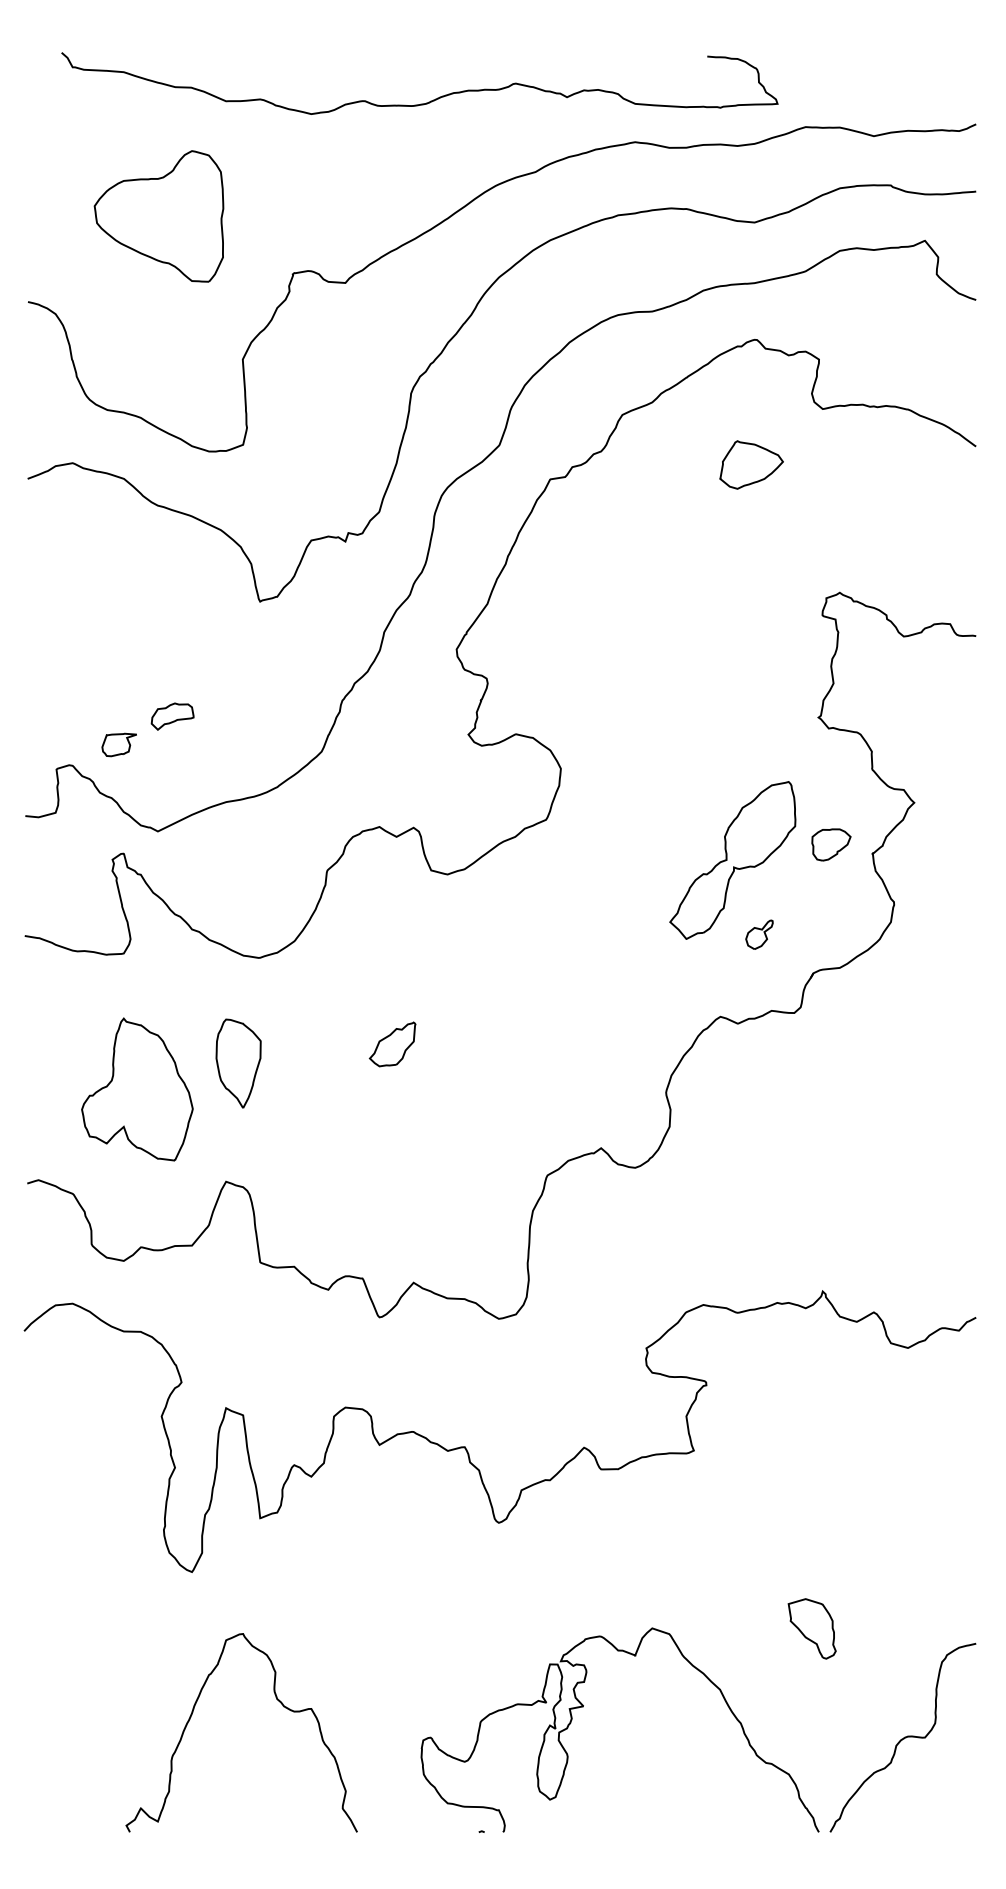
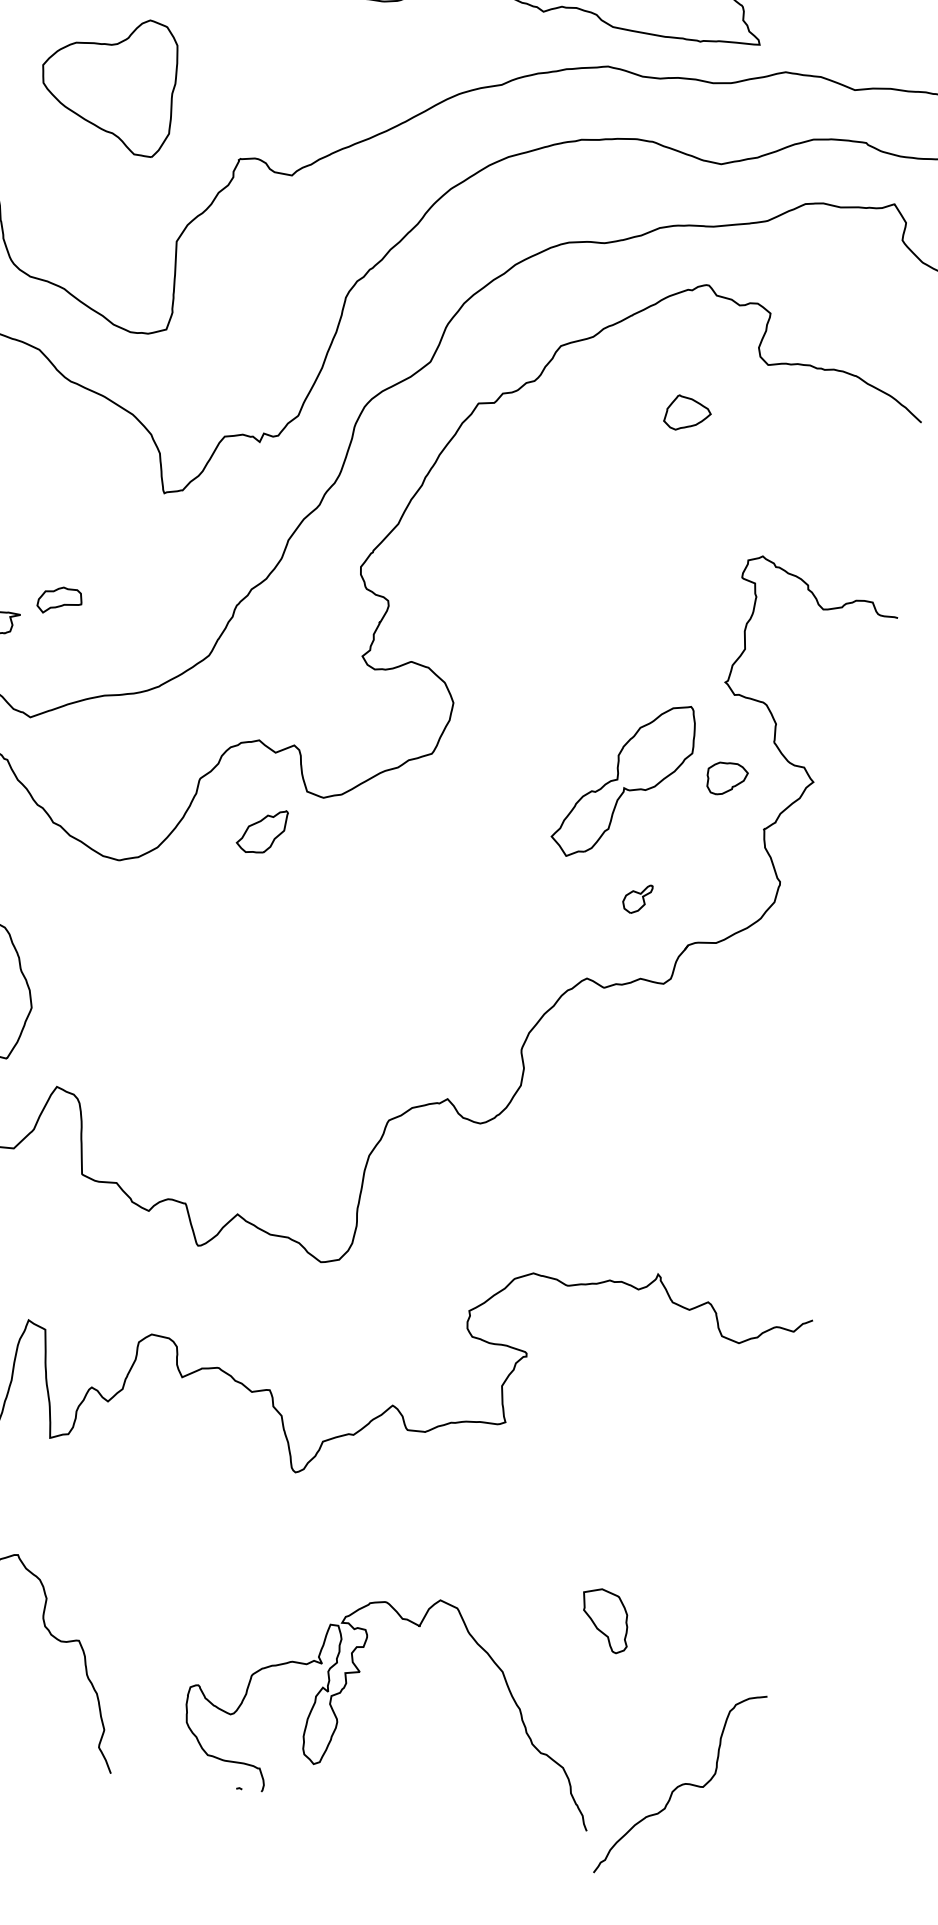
part: (751, 464) -> (687, 413), size x0.7
part: (831, 844) -> (727, 778), moved
part: (732, 860) -> (623, 780), moved
part: (392, 1044) -> (261, 831), moved
part: (238, 1063) -> (84, 966), removed
curve: (903, 1737) -> (680, 1784), moved

